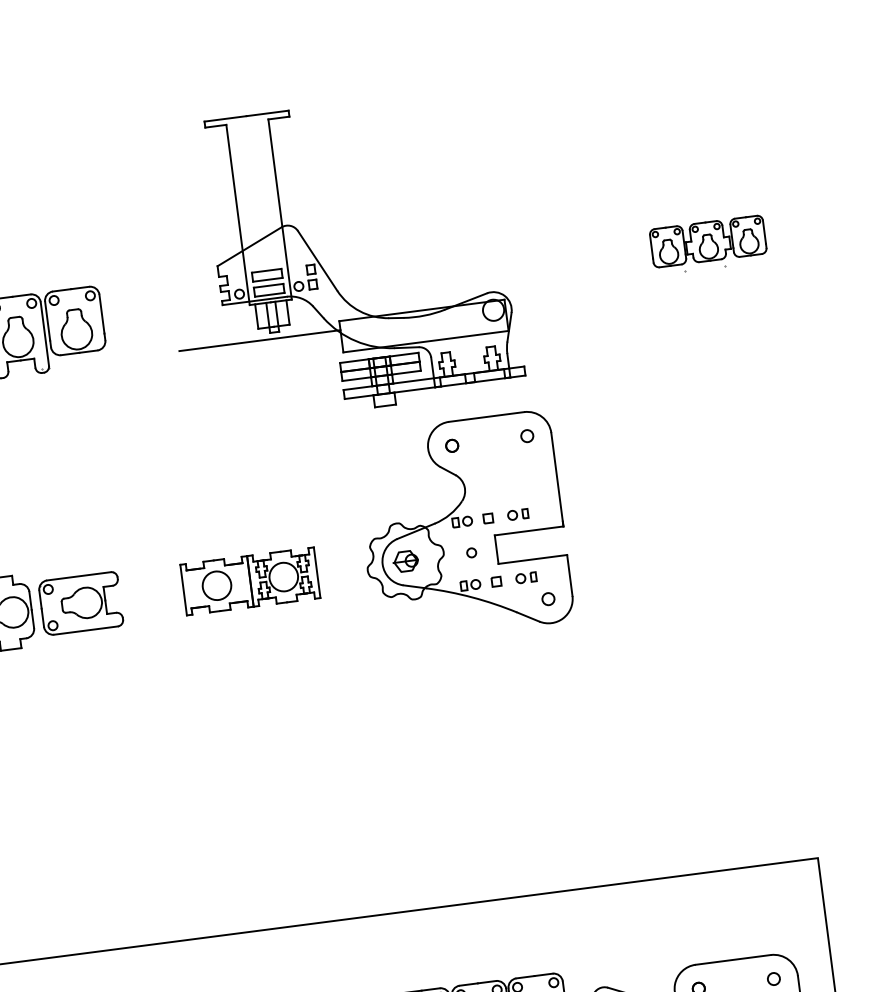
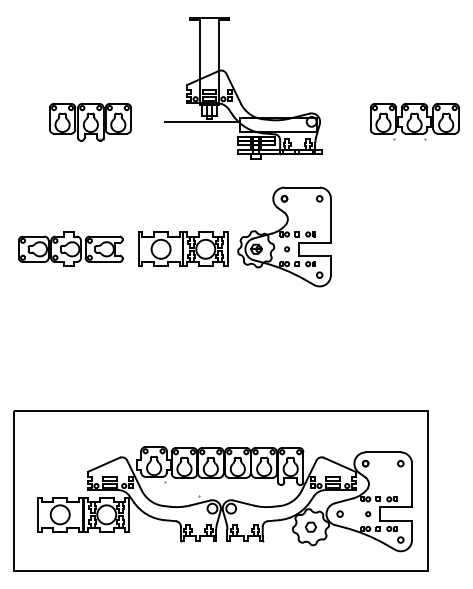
part: (708, 244) -> (414, 121), size x1.67
part: (321, 262) -> (235, 89), moved
part: (250, 579) -> (183, 248), size x1.43

